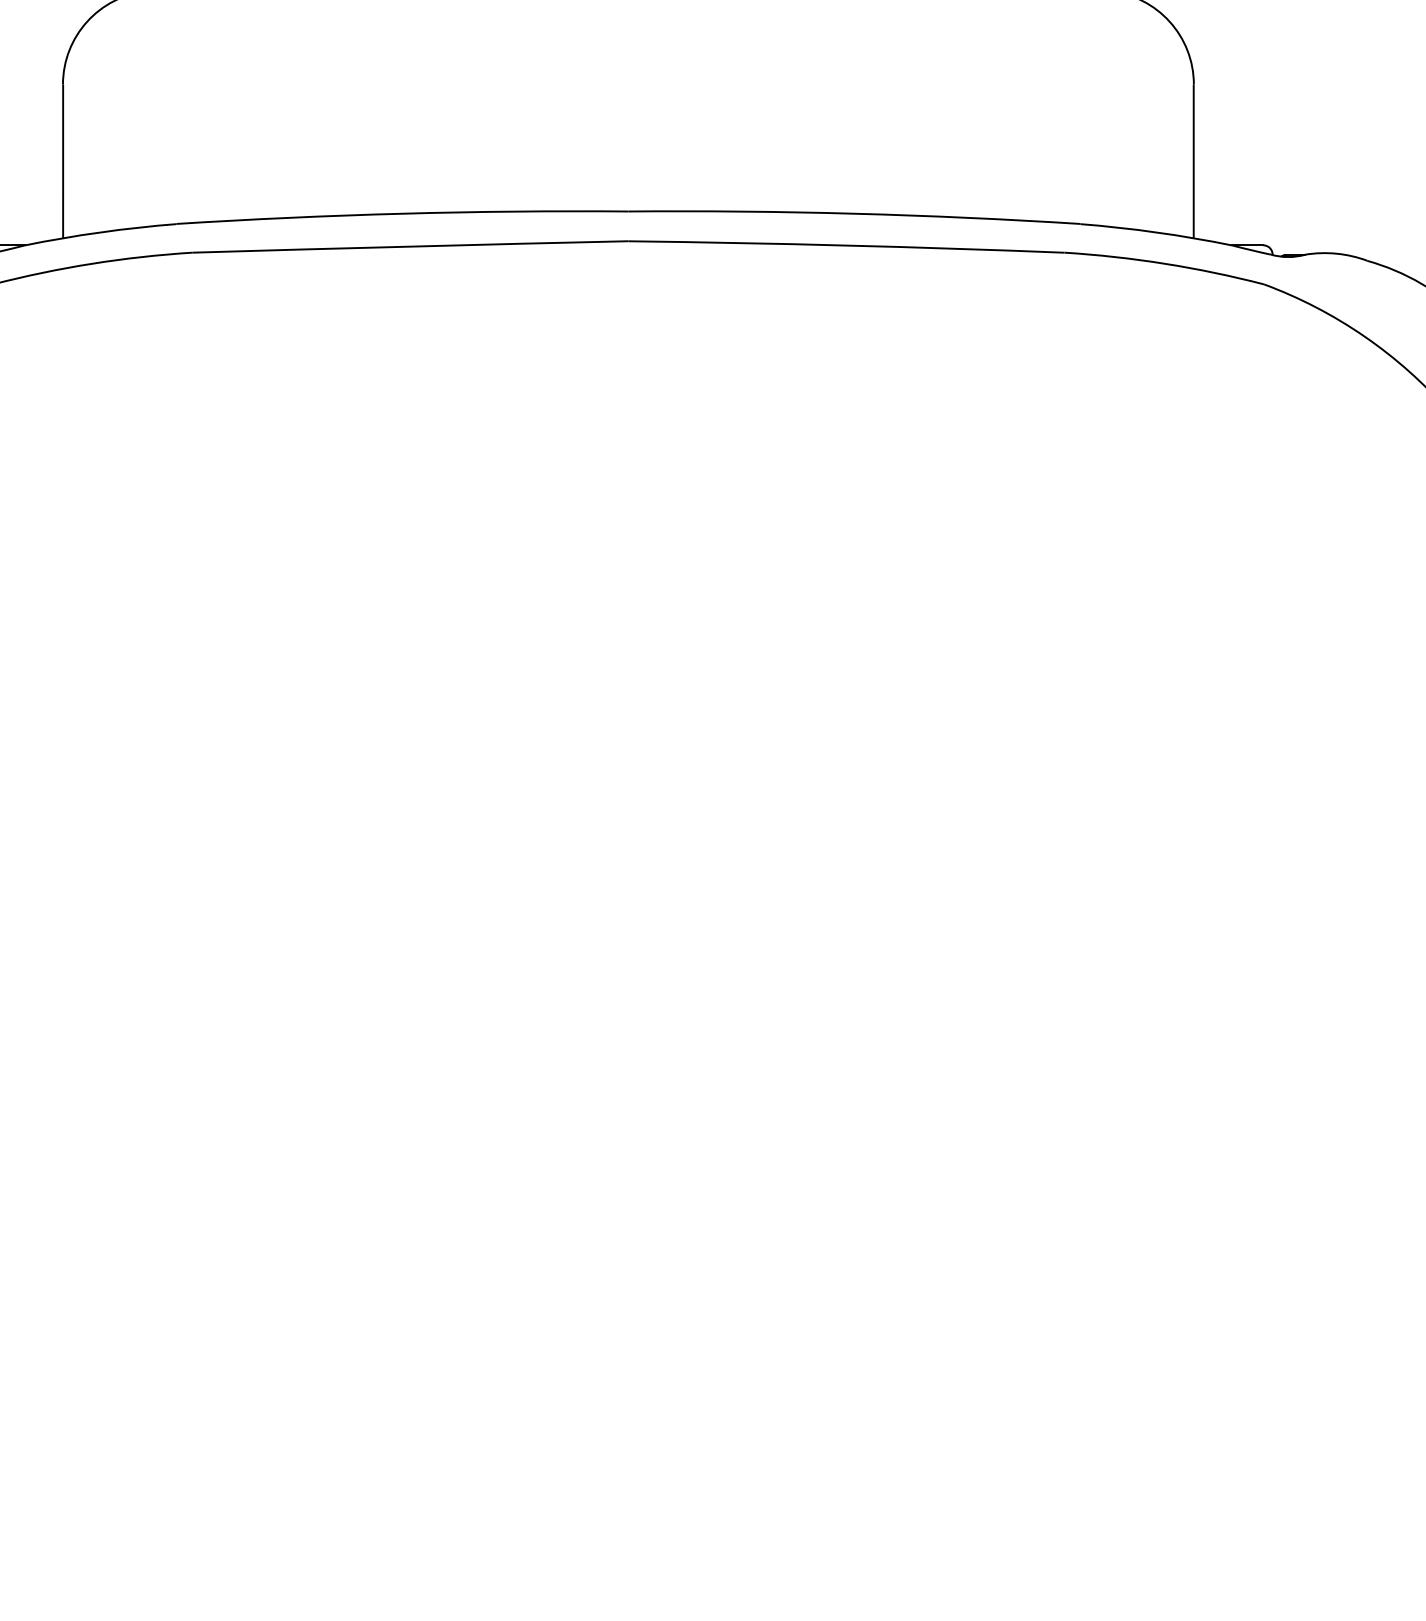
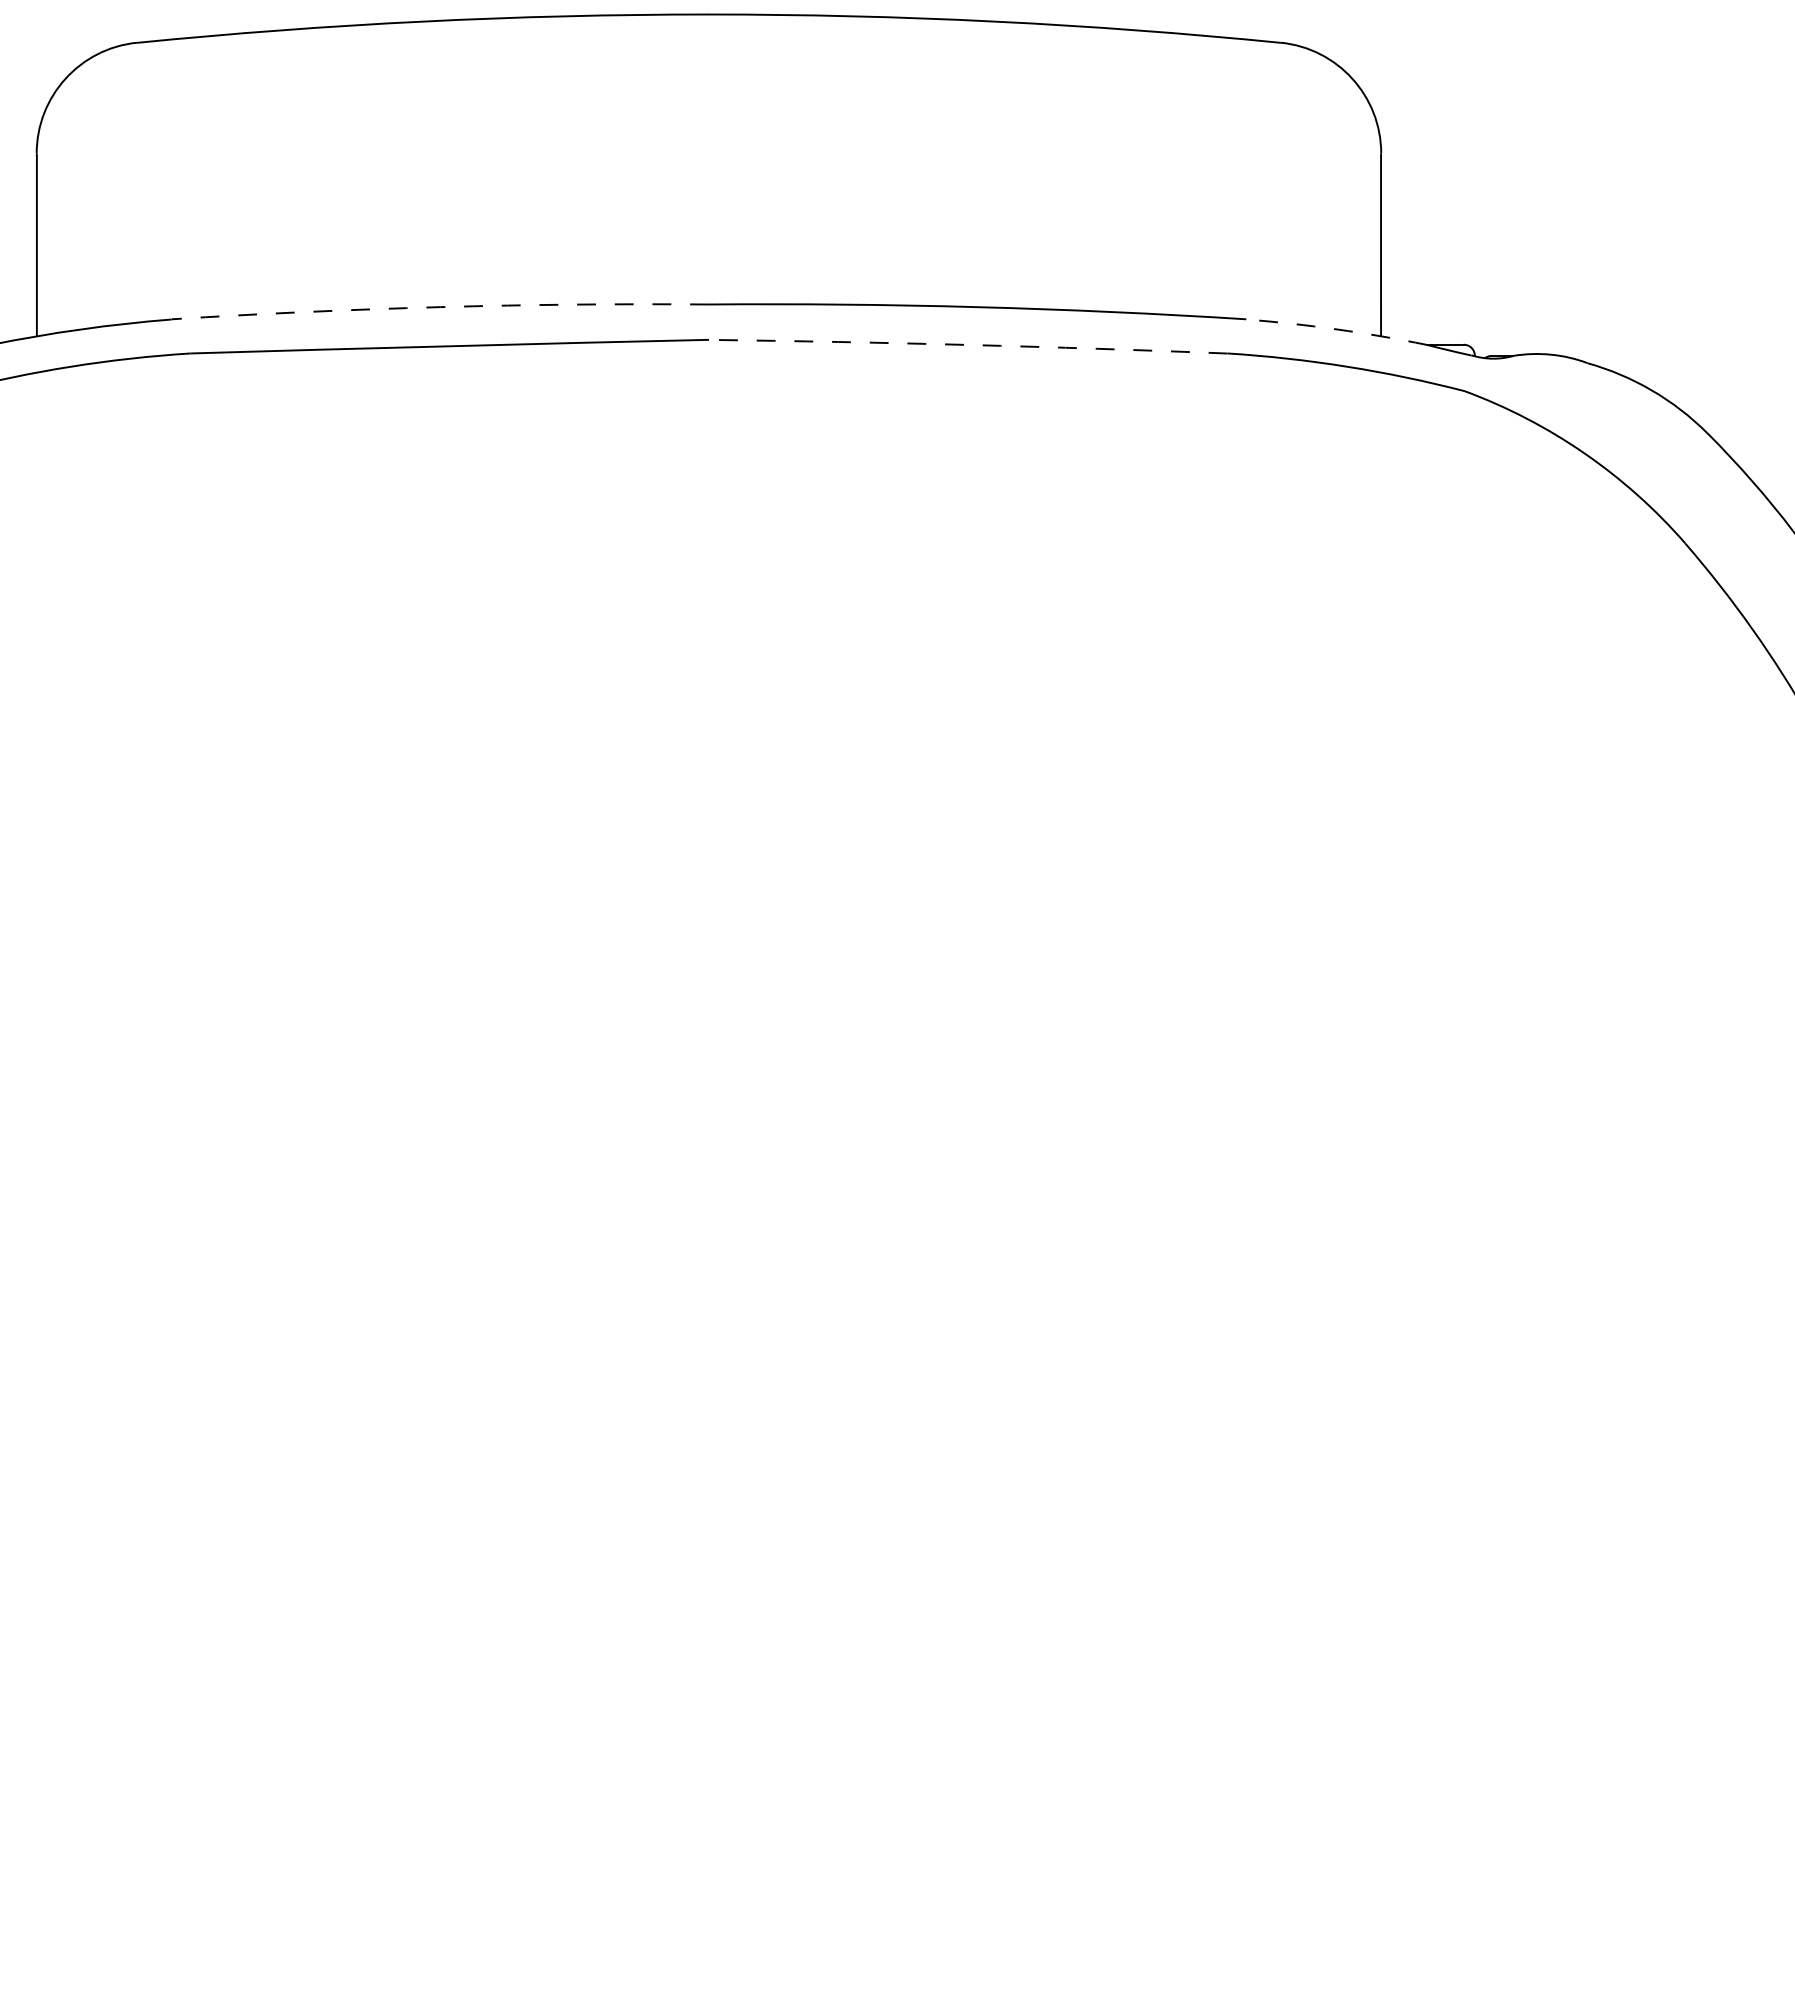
arc: (402, 214) -> (440, 307), solid -> dashed
arc: (1157, 232) -> (1337, 329), solid -> dashed
arc: (846, 245) -> (968, 344), solid -> dashed

